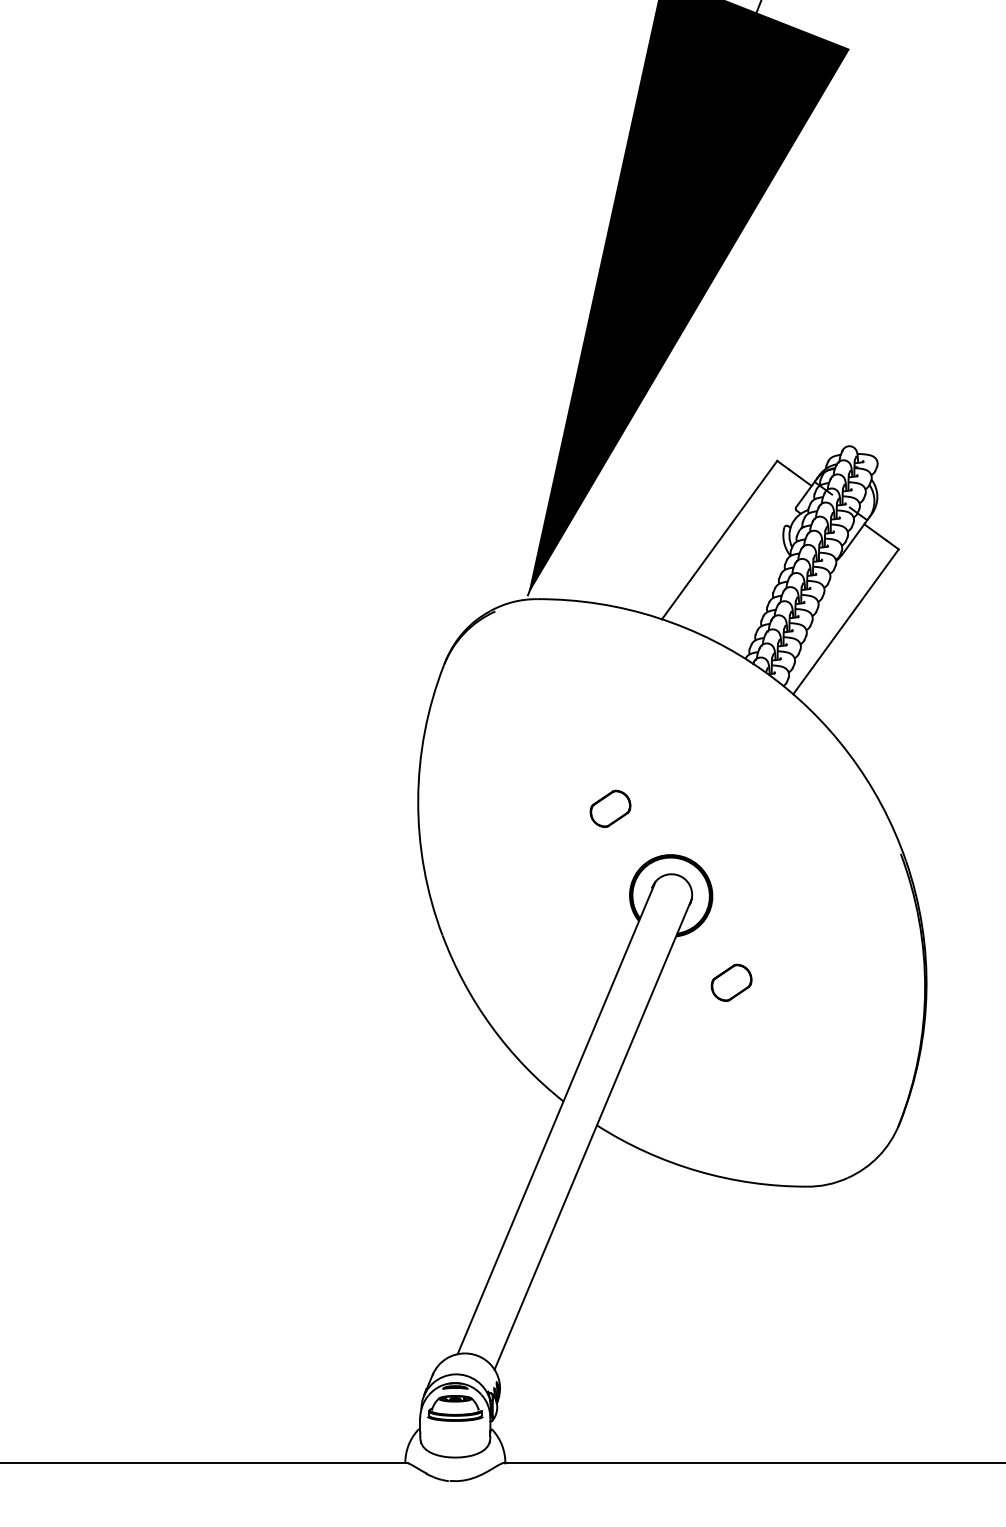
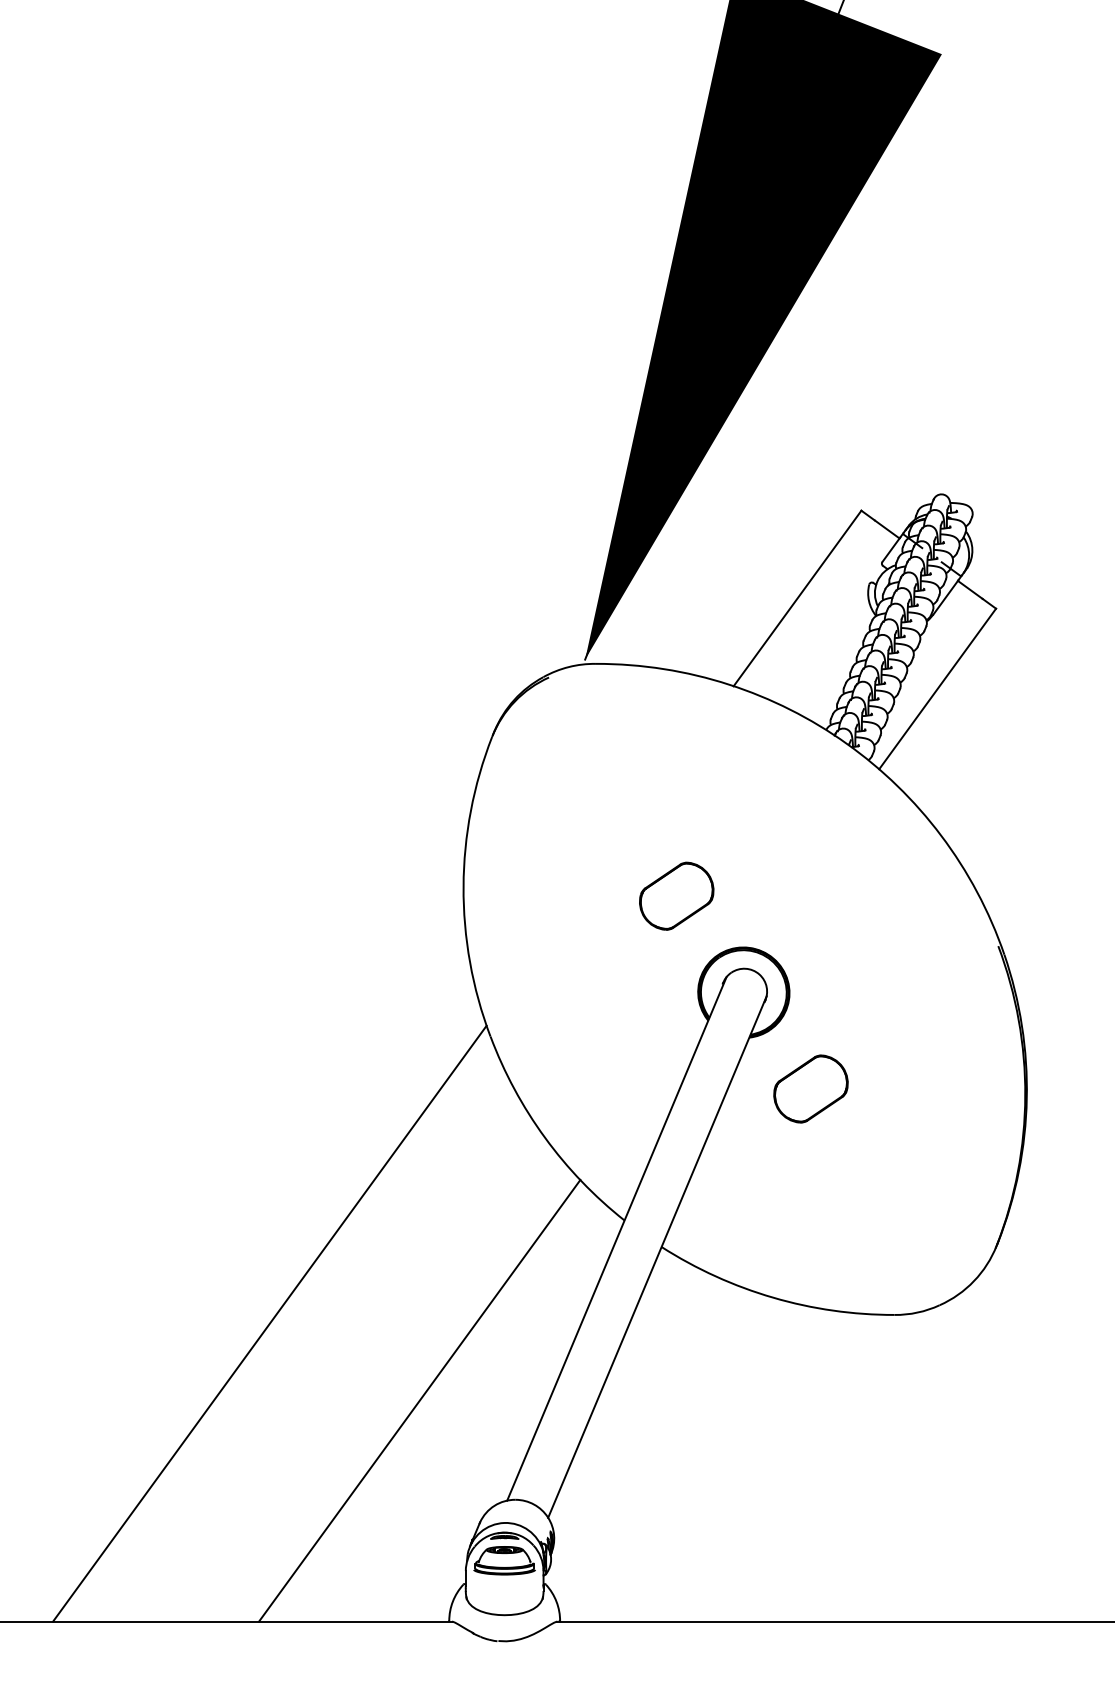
part: (610, 808) -> (676, 895), size x1.67
part: (731, 982) -> (810, 1088), size x1.67
line: (243, 1194) -> (269, 1323), added
line: (378, 1263) -> (419, 1400), added

